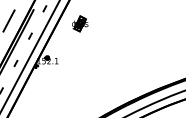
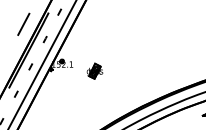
part: (79, 23) -> (94, 70), moved

